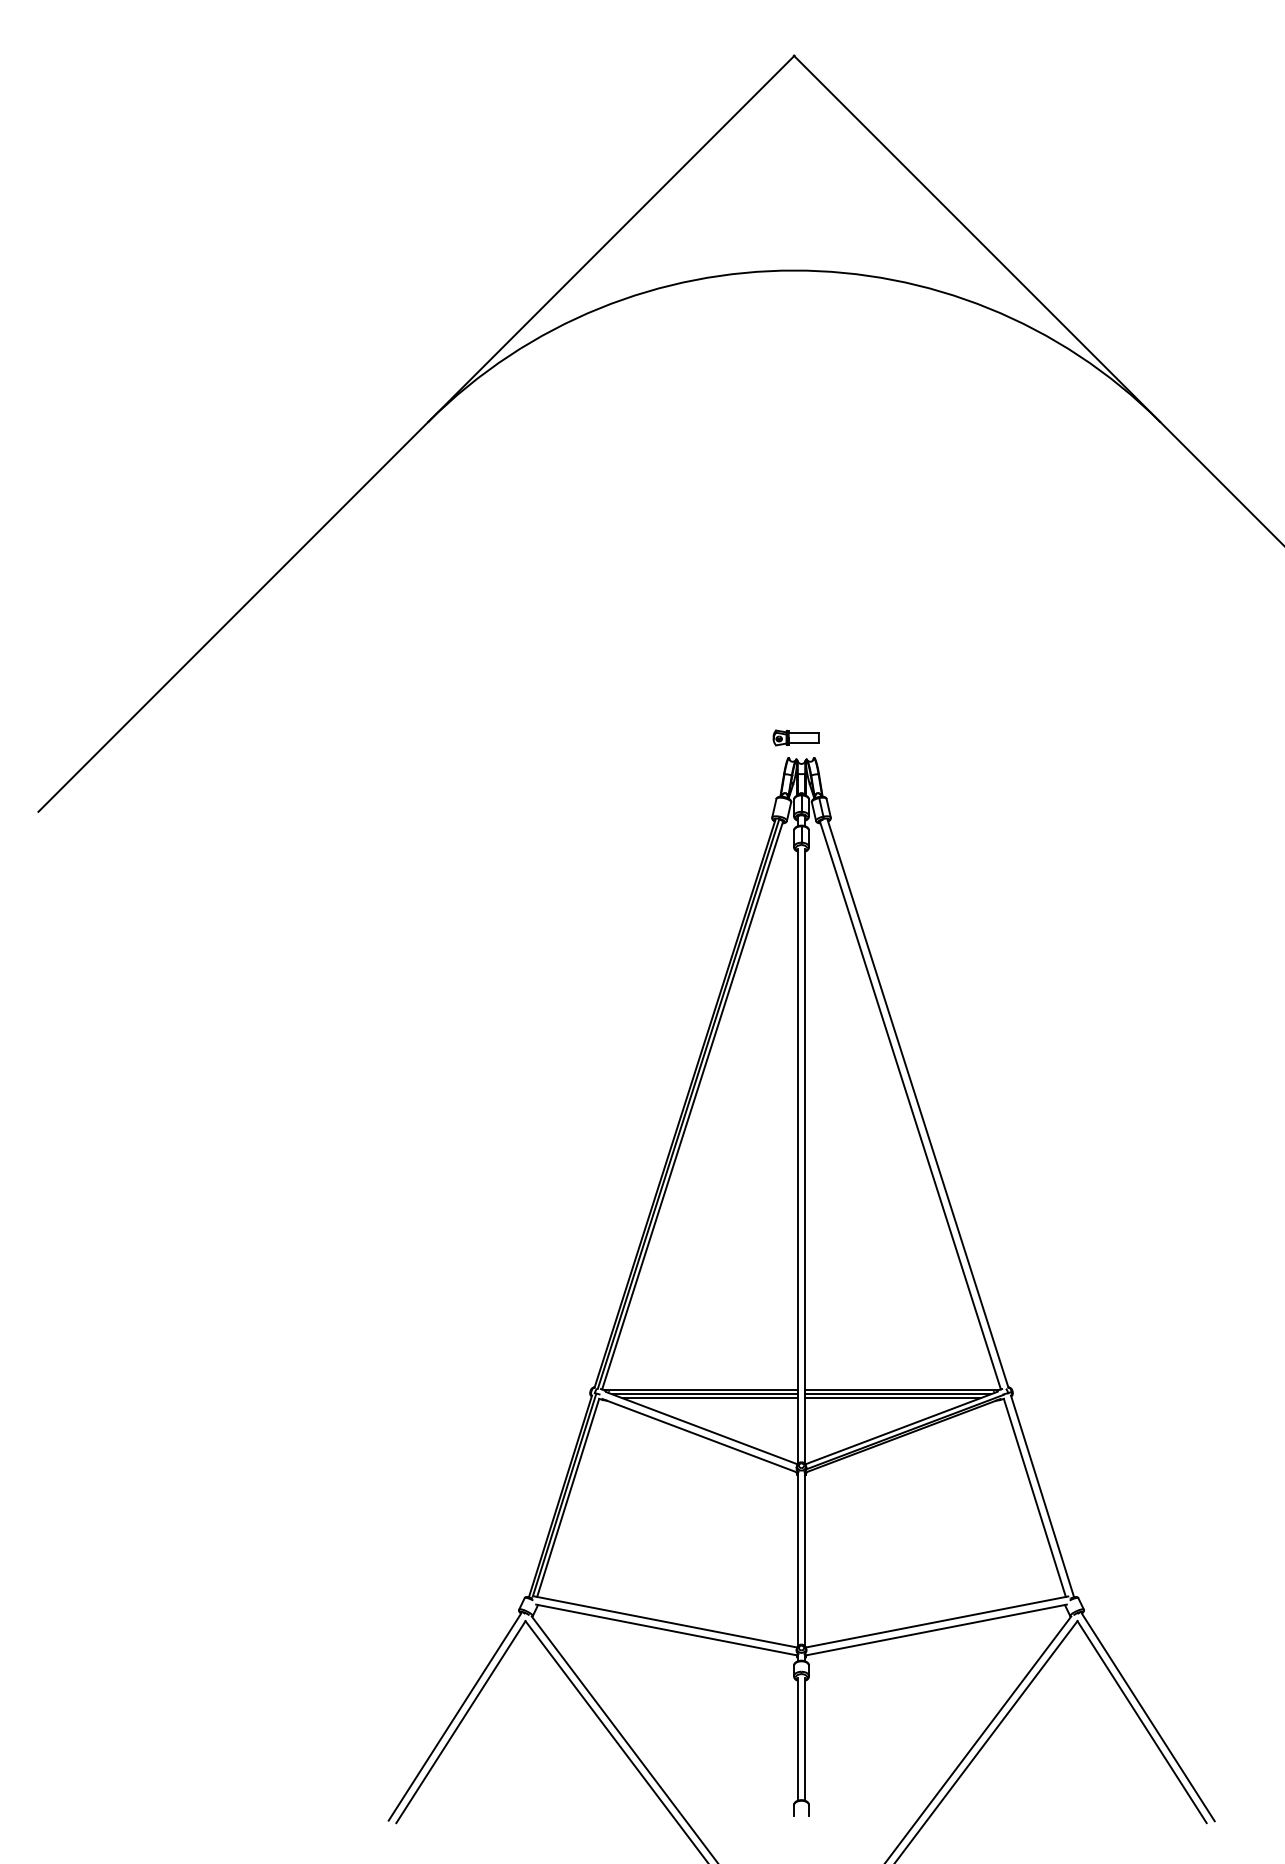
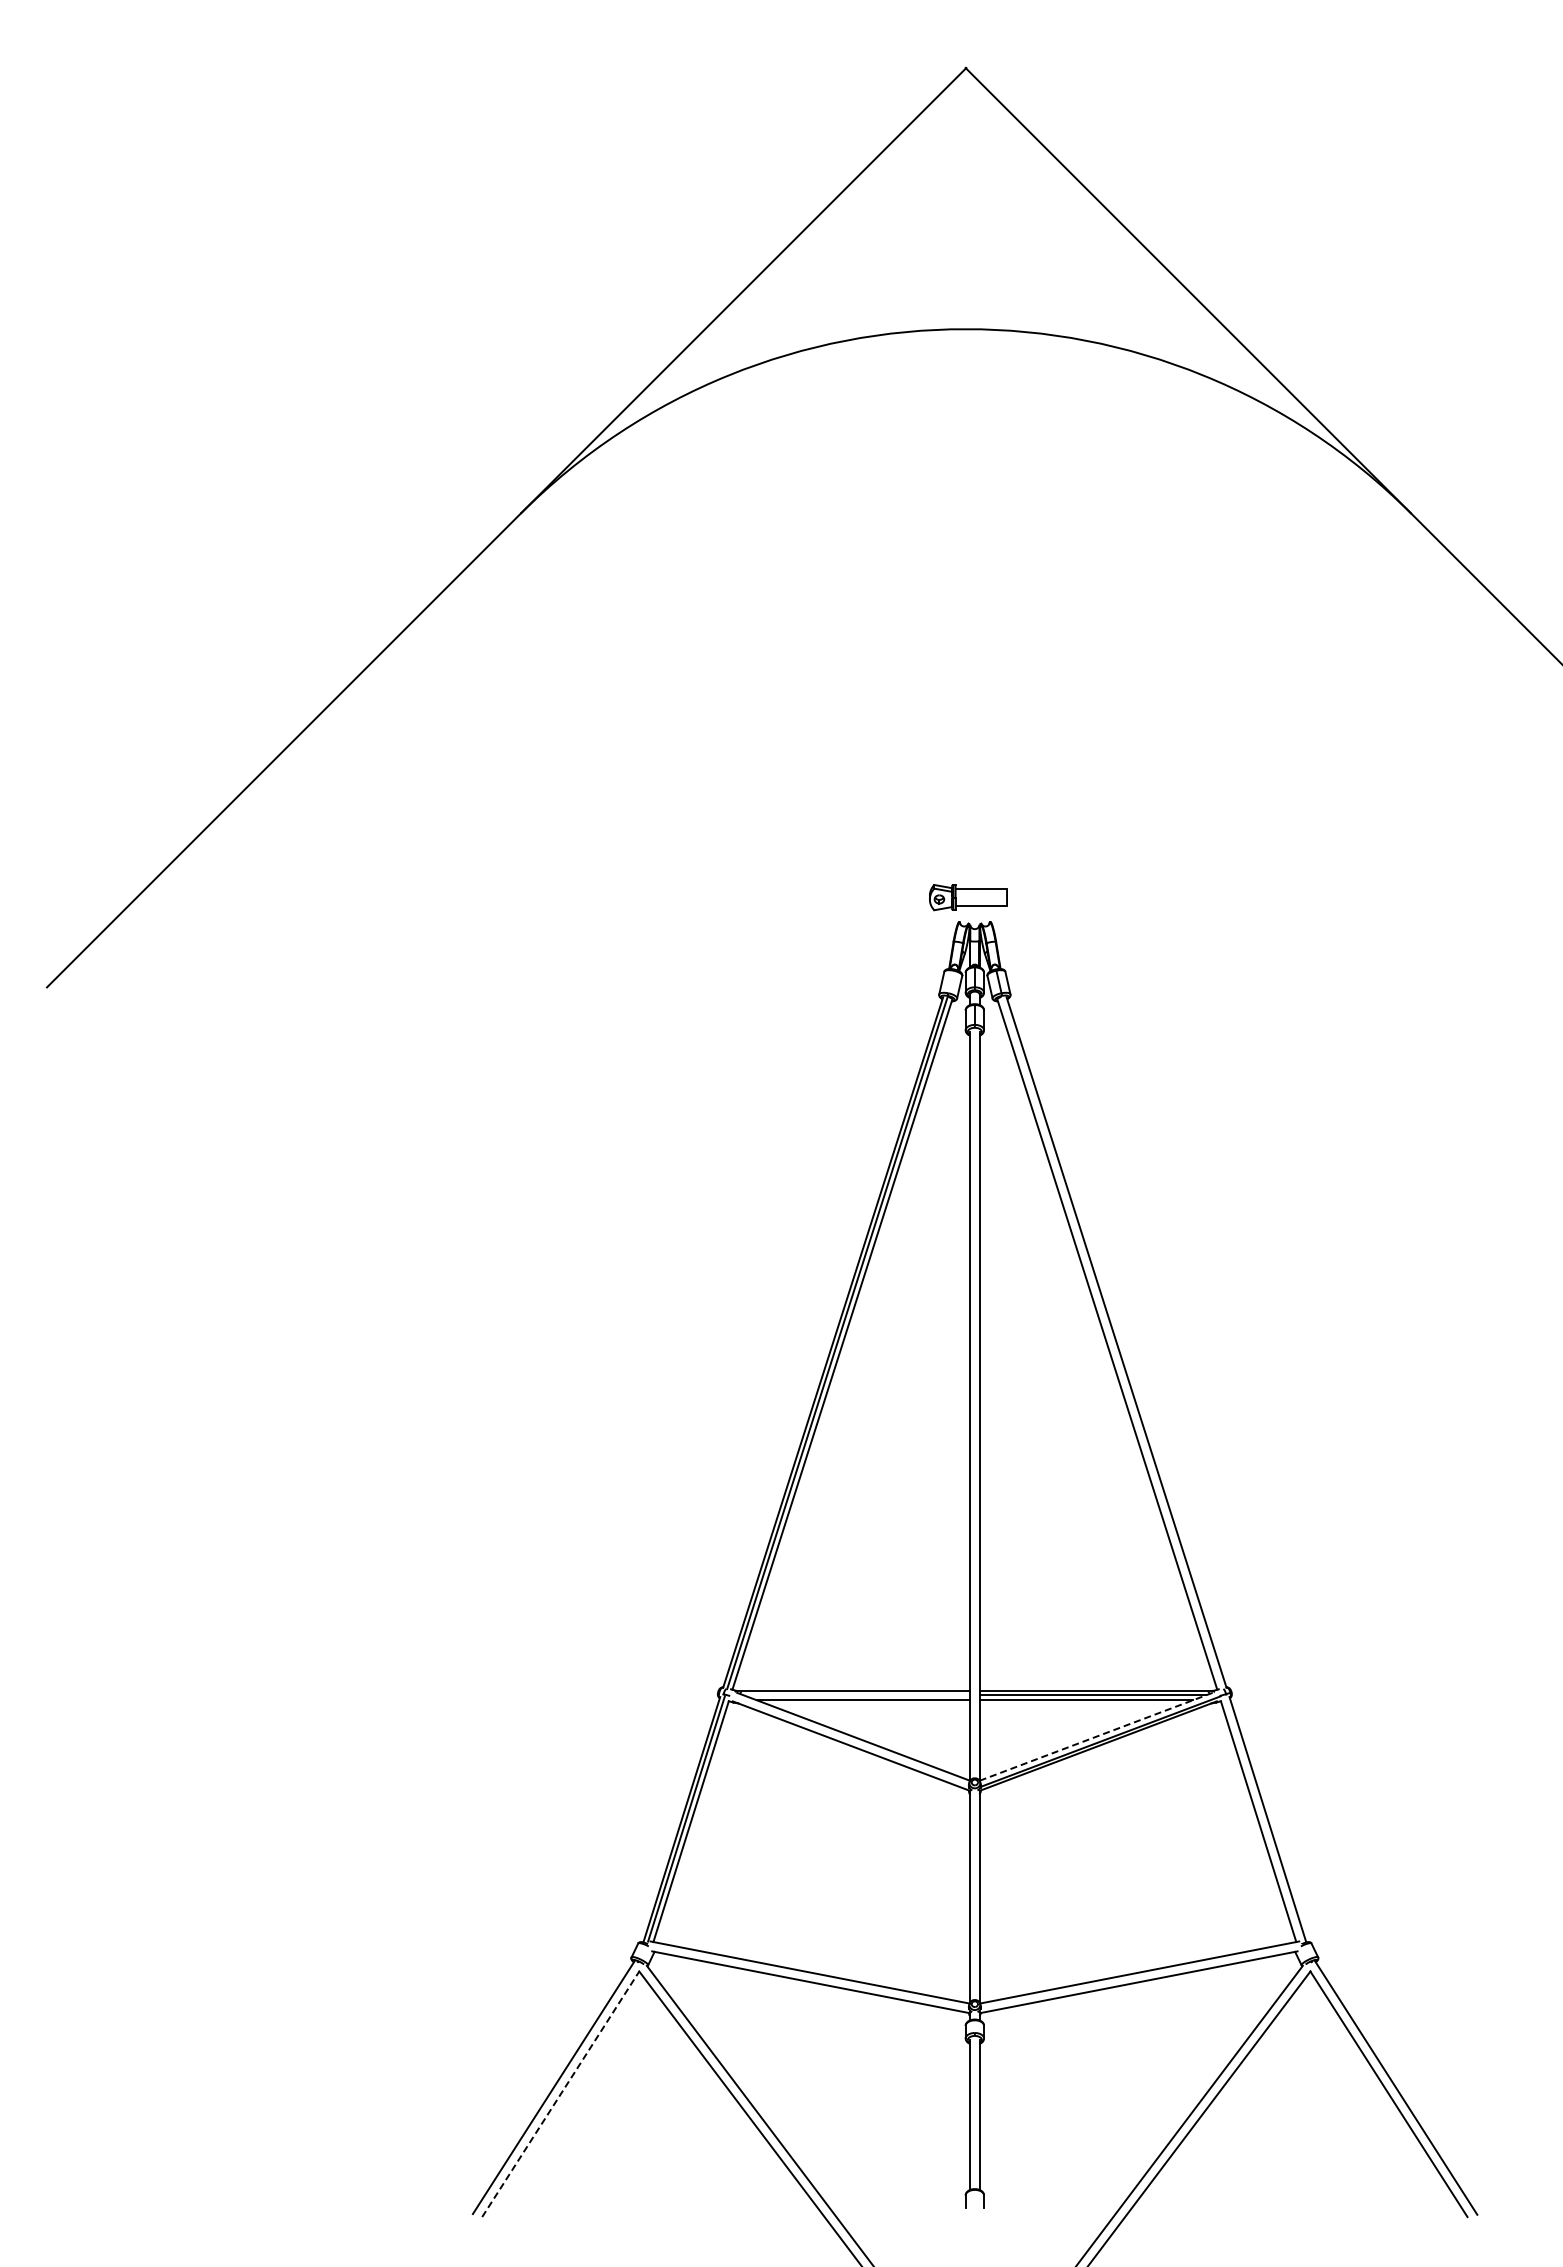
part: (796, 737) -> (968, 897), size x1.4
line: (705, 1394) -> (857, 1695), removed
line: (901, 1427) -> (1096, 1736), solid -> dashed
line: (460, 1722) -> (560, 2094), solid -> dashed

